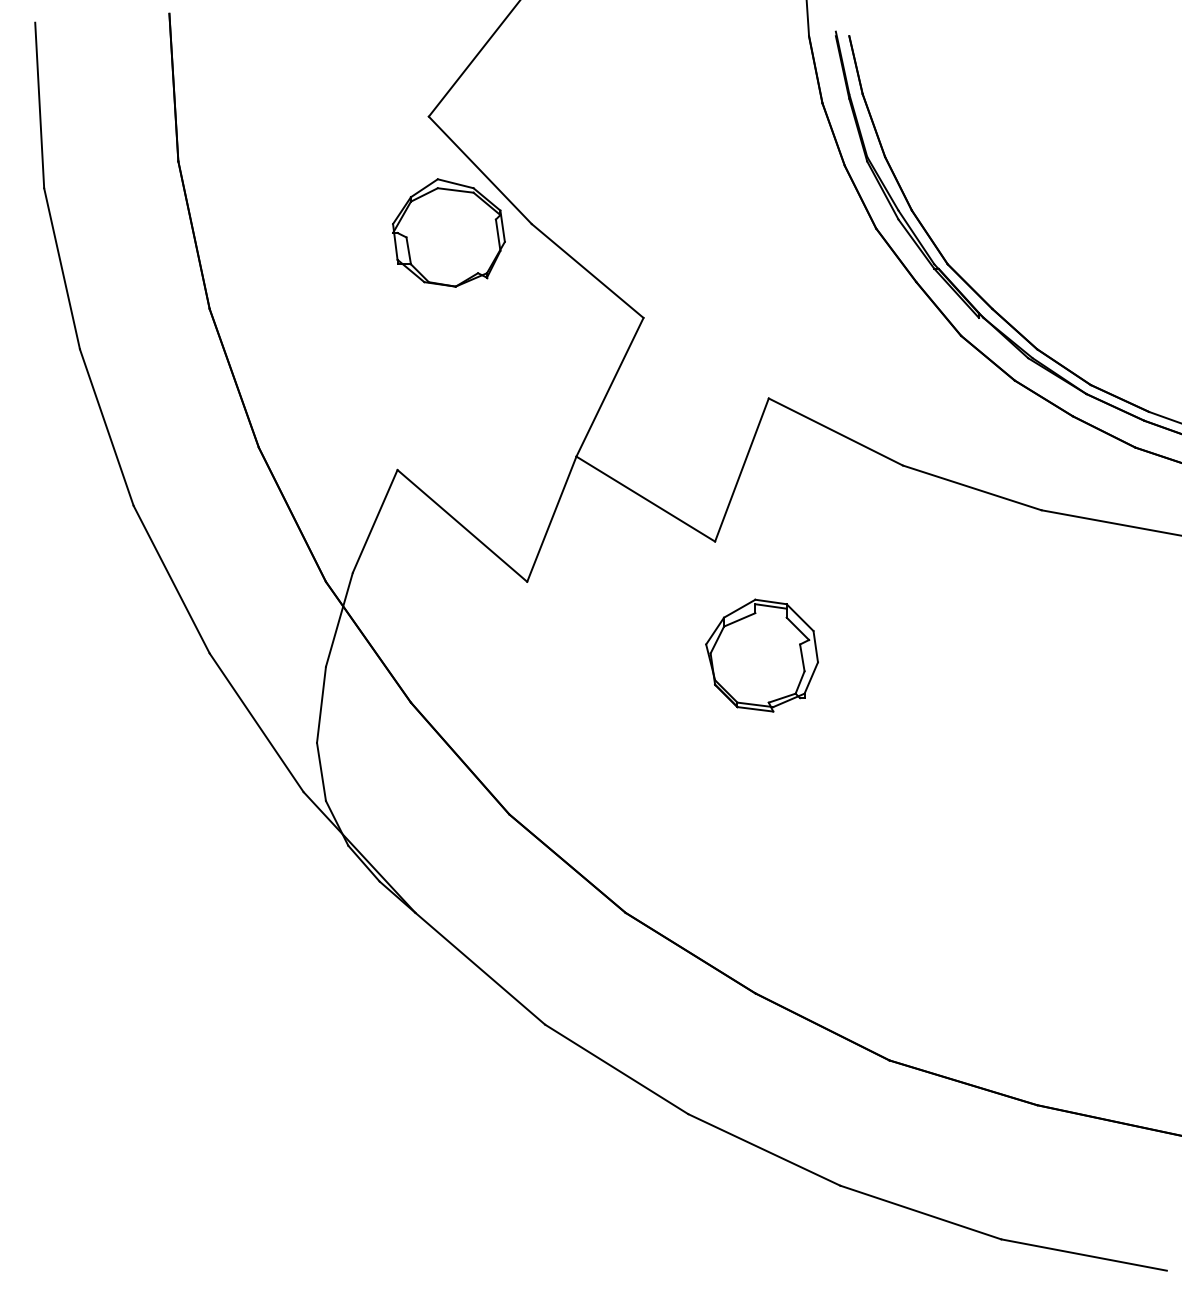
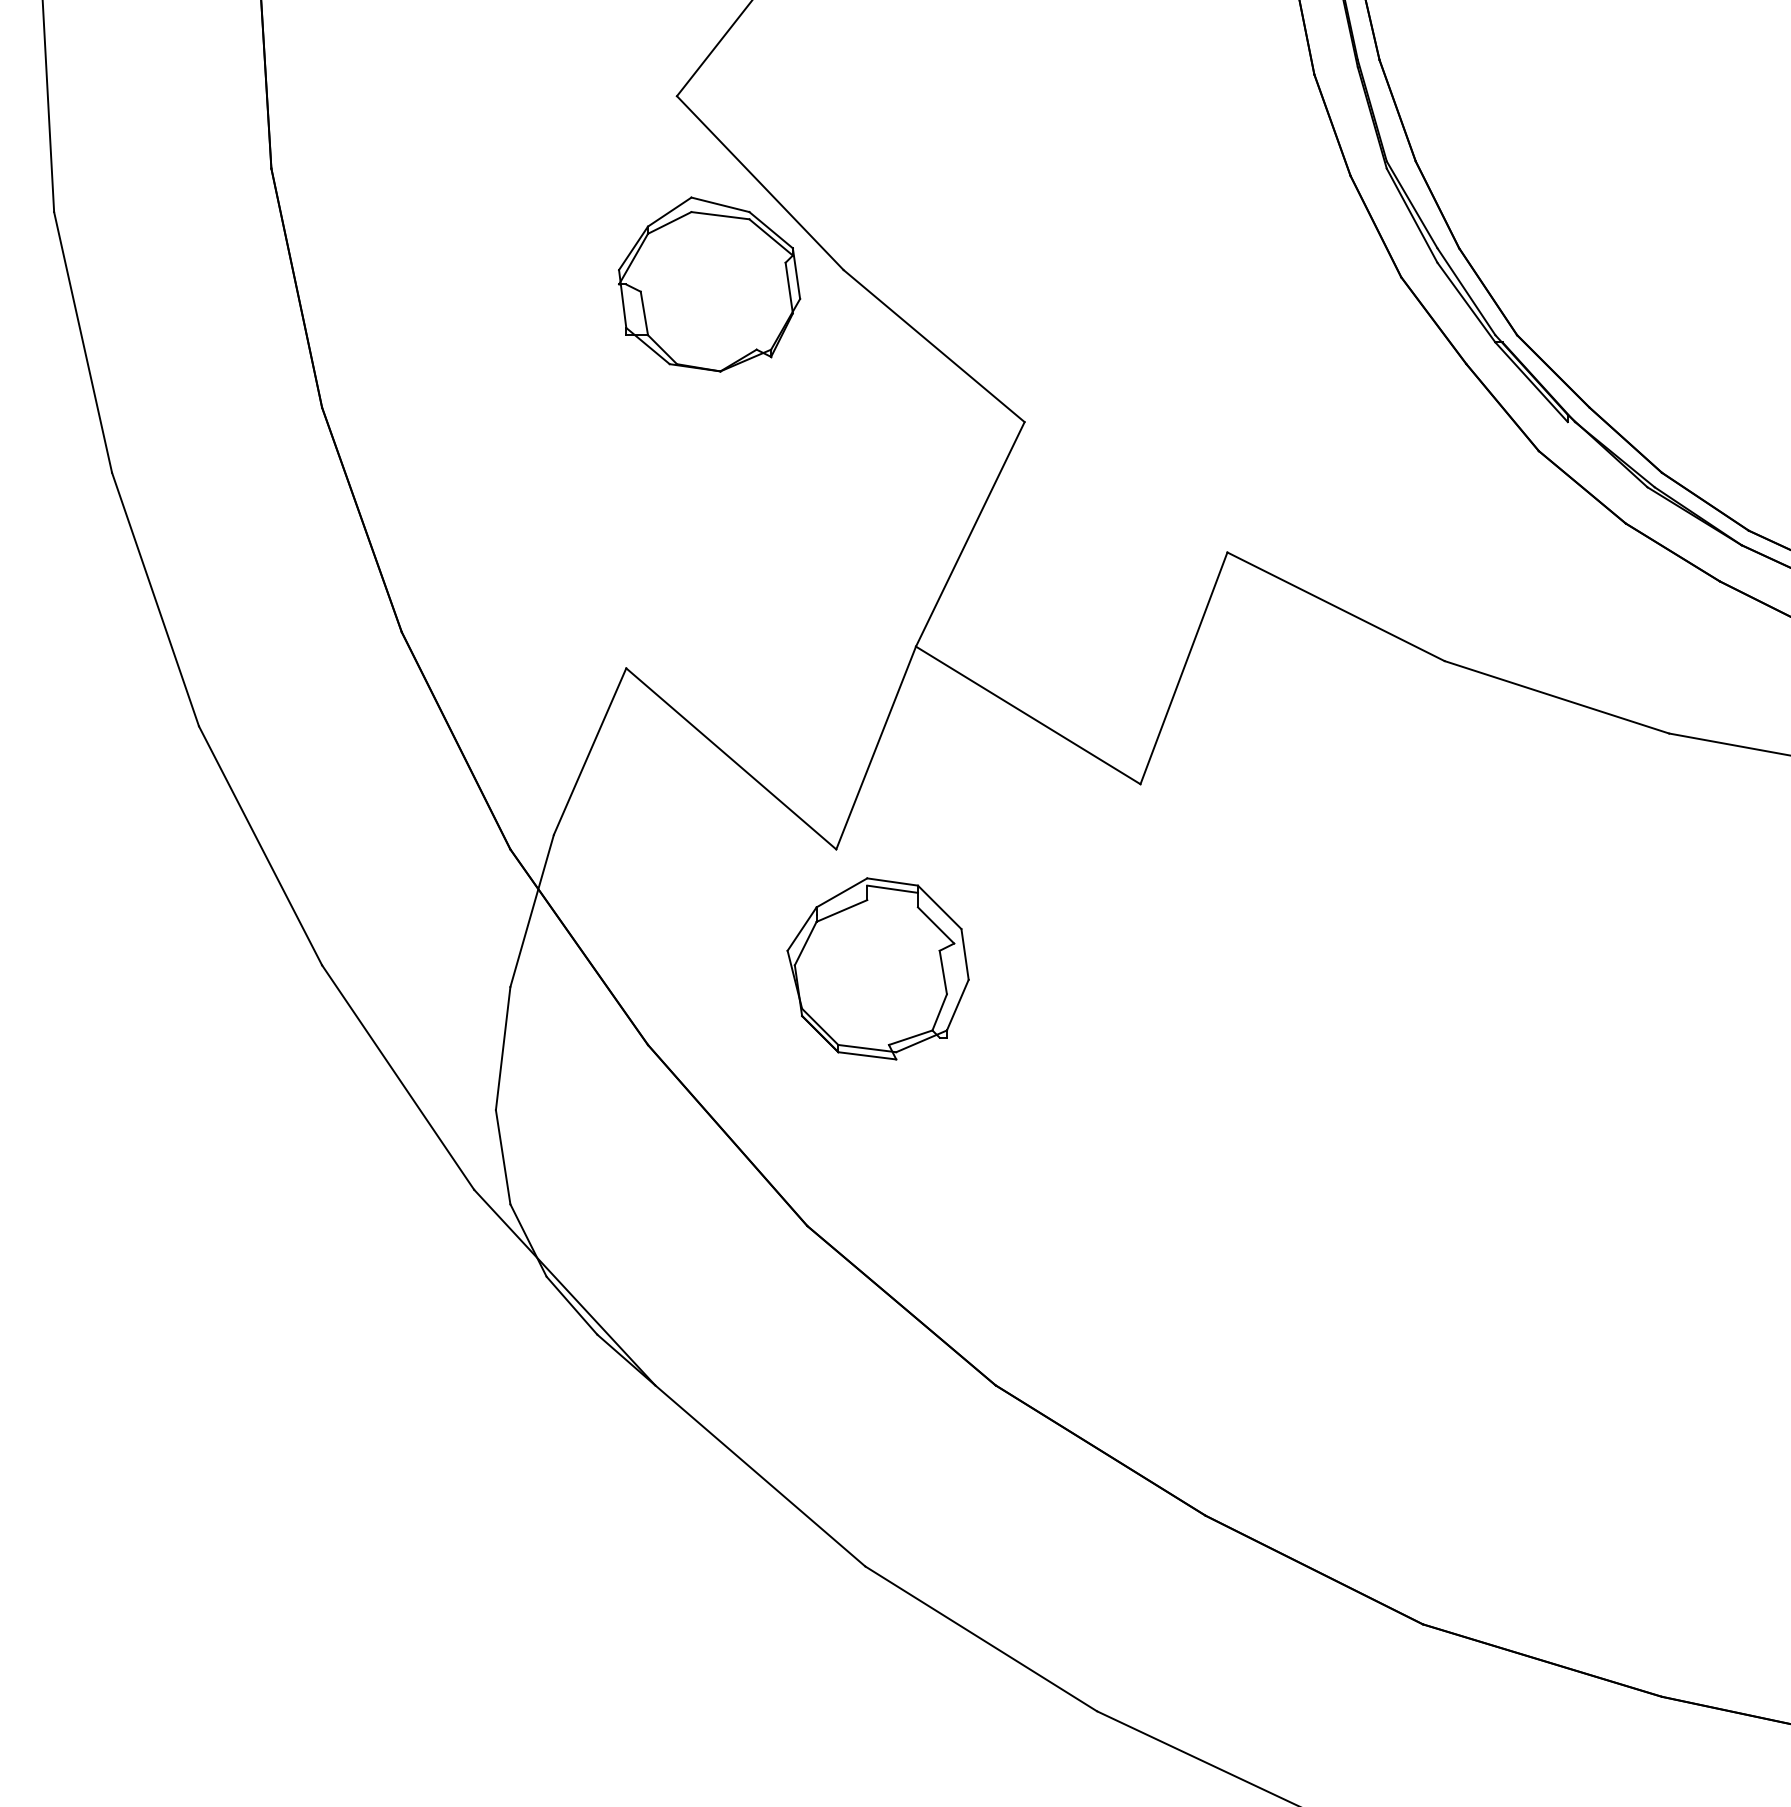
part: (761, 655) -> (877, 968), moved

